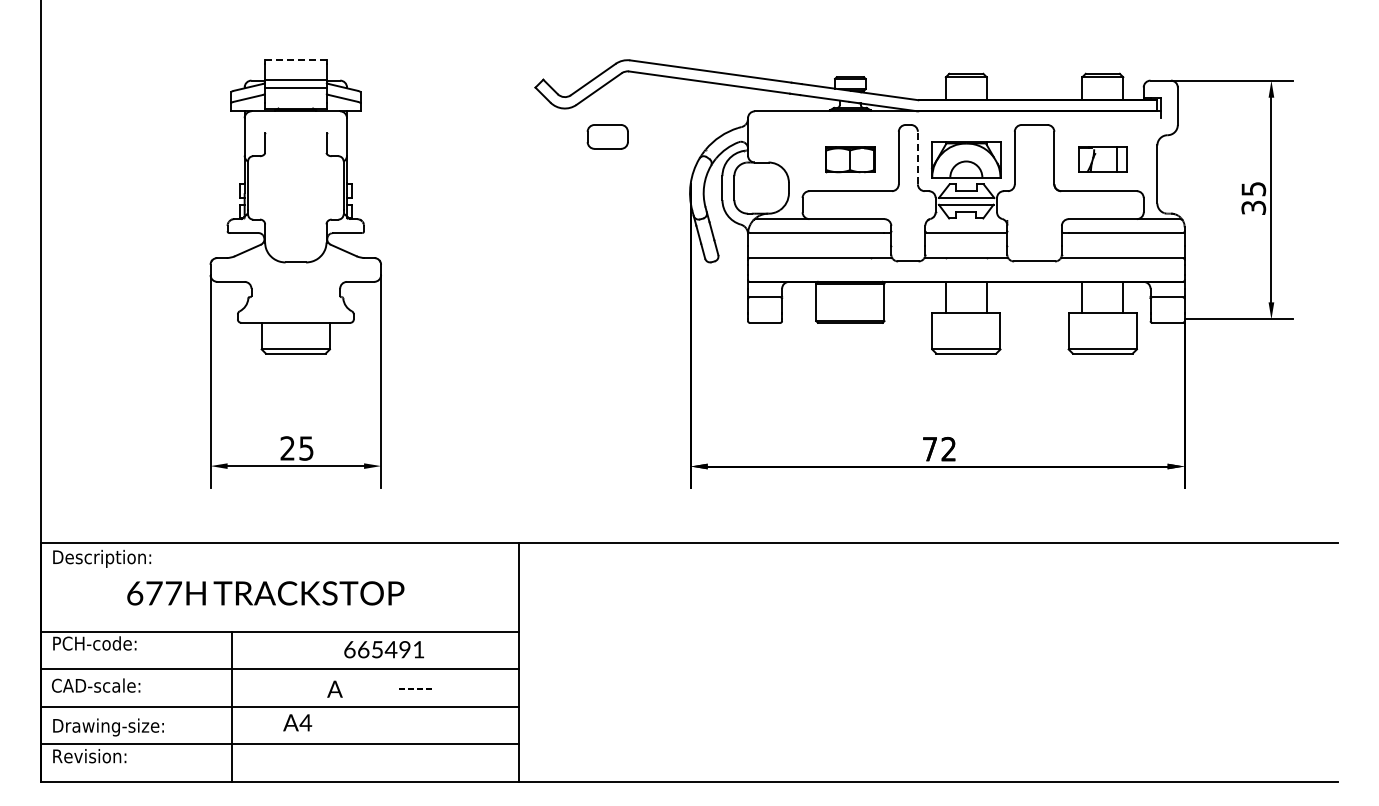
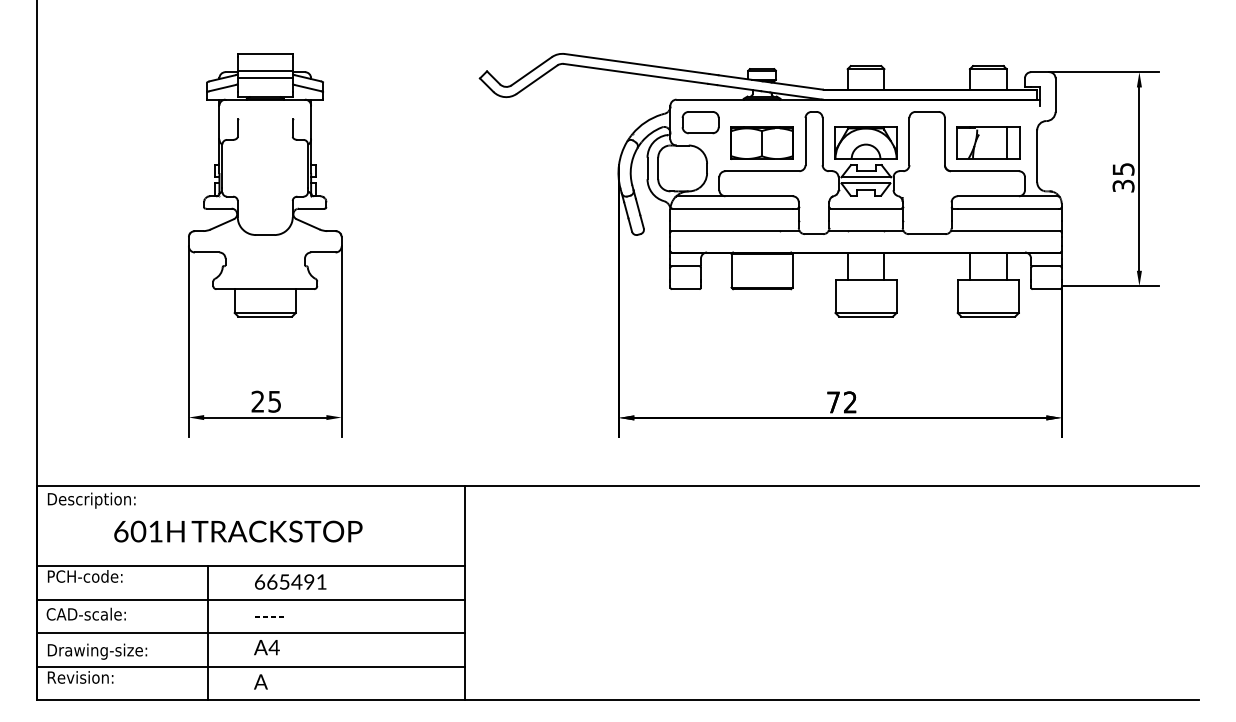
line: (295, 60) -> (264, 54), dashed -> solid
part: (607, 136) -> (700, 122), moved
line: (917, 157) -> (822, 141), dashed -> solid
part: (850, 159) -> (762, 142), size x1.43
part: (1102, 159) -> (988, 142), size x1.43
text: (163, 593) -> (146, 531), 677H -> 601H
text: (383, 649) -> (290, 581), moved
text: (334, 688) -> (260, 681), moved
text: (415, 688) -> (269, 616), moved

